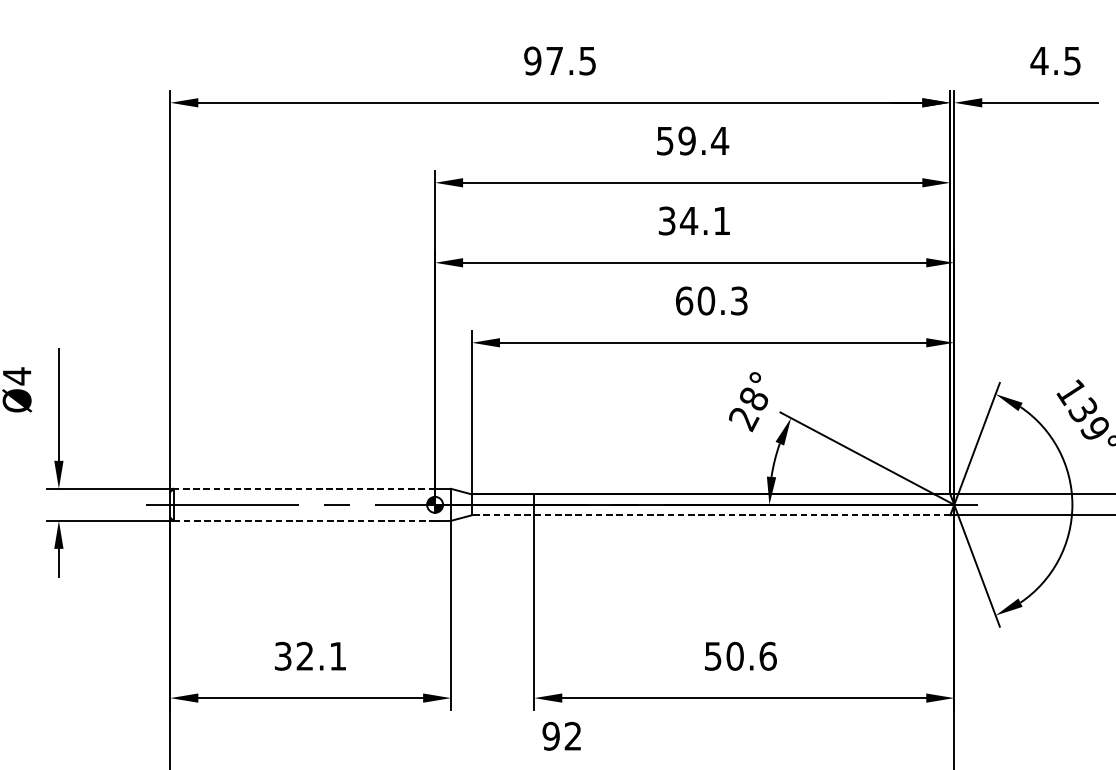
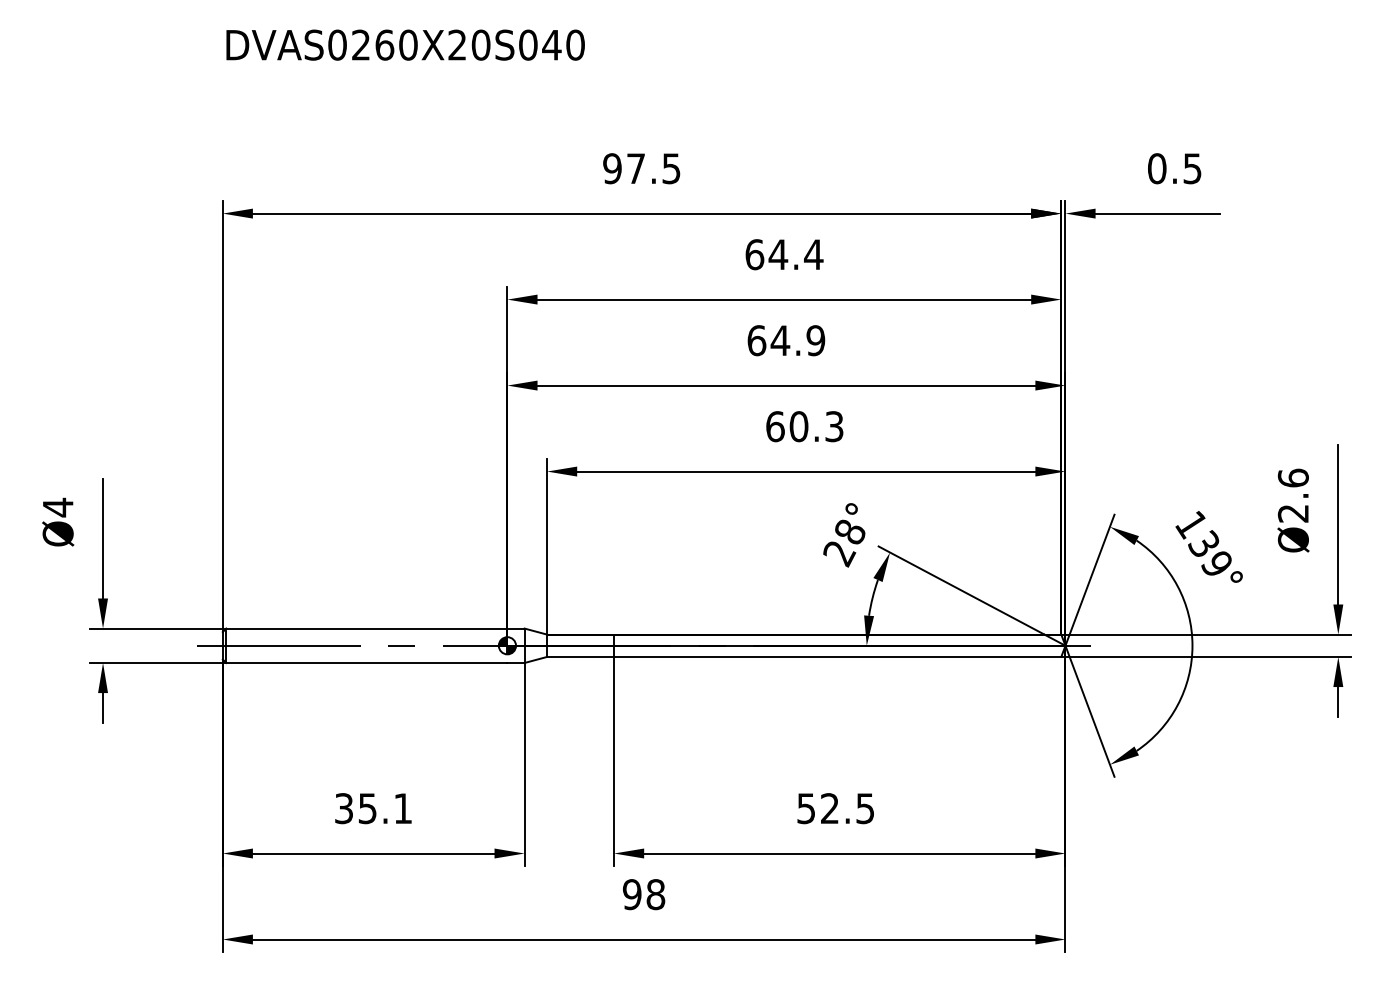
text: (1038, 60) -> (1156, 168), 4.5 -> 0.5
text: (676, 140) -> (766, 254), 59.4 -> 64.4
text: (694, 220) -> (786, 340), 34.1 -> 64.9
line: (303, 488) -> (366, 628), dashed -> solid
line: (710, 514) -> (803, 656), dashed -> solid
line: (303, 520) -> (366, 662), dashed -> solid
text: (304, 656) -> (367, 808), 32.1 -> 35.1
text: (751, 656) -> (847, 808), 50.6 -> 52.5
text: (572, 736) -> (655, 894), 92 -> 98

